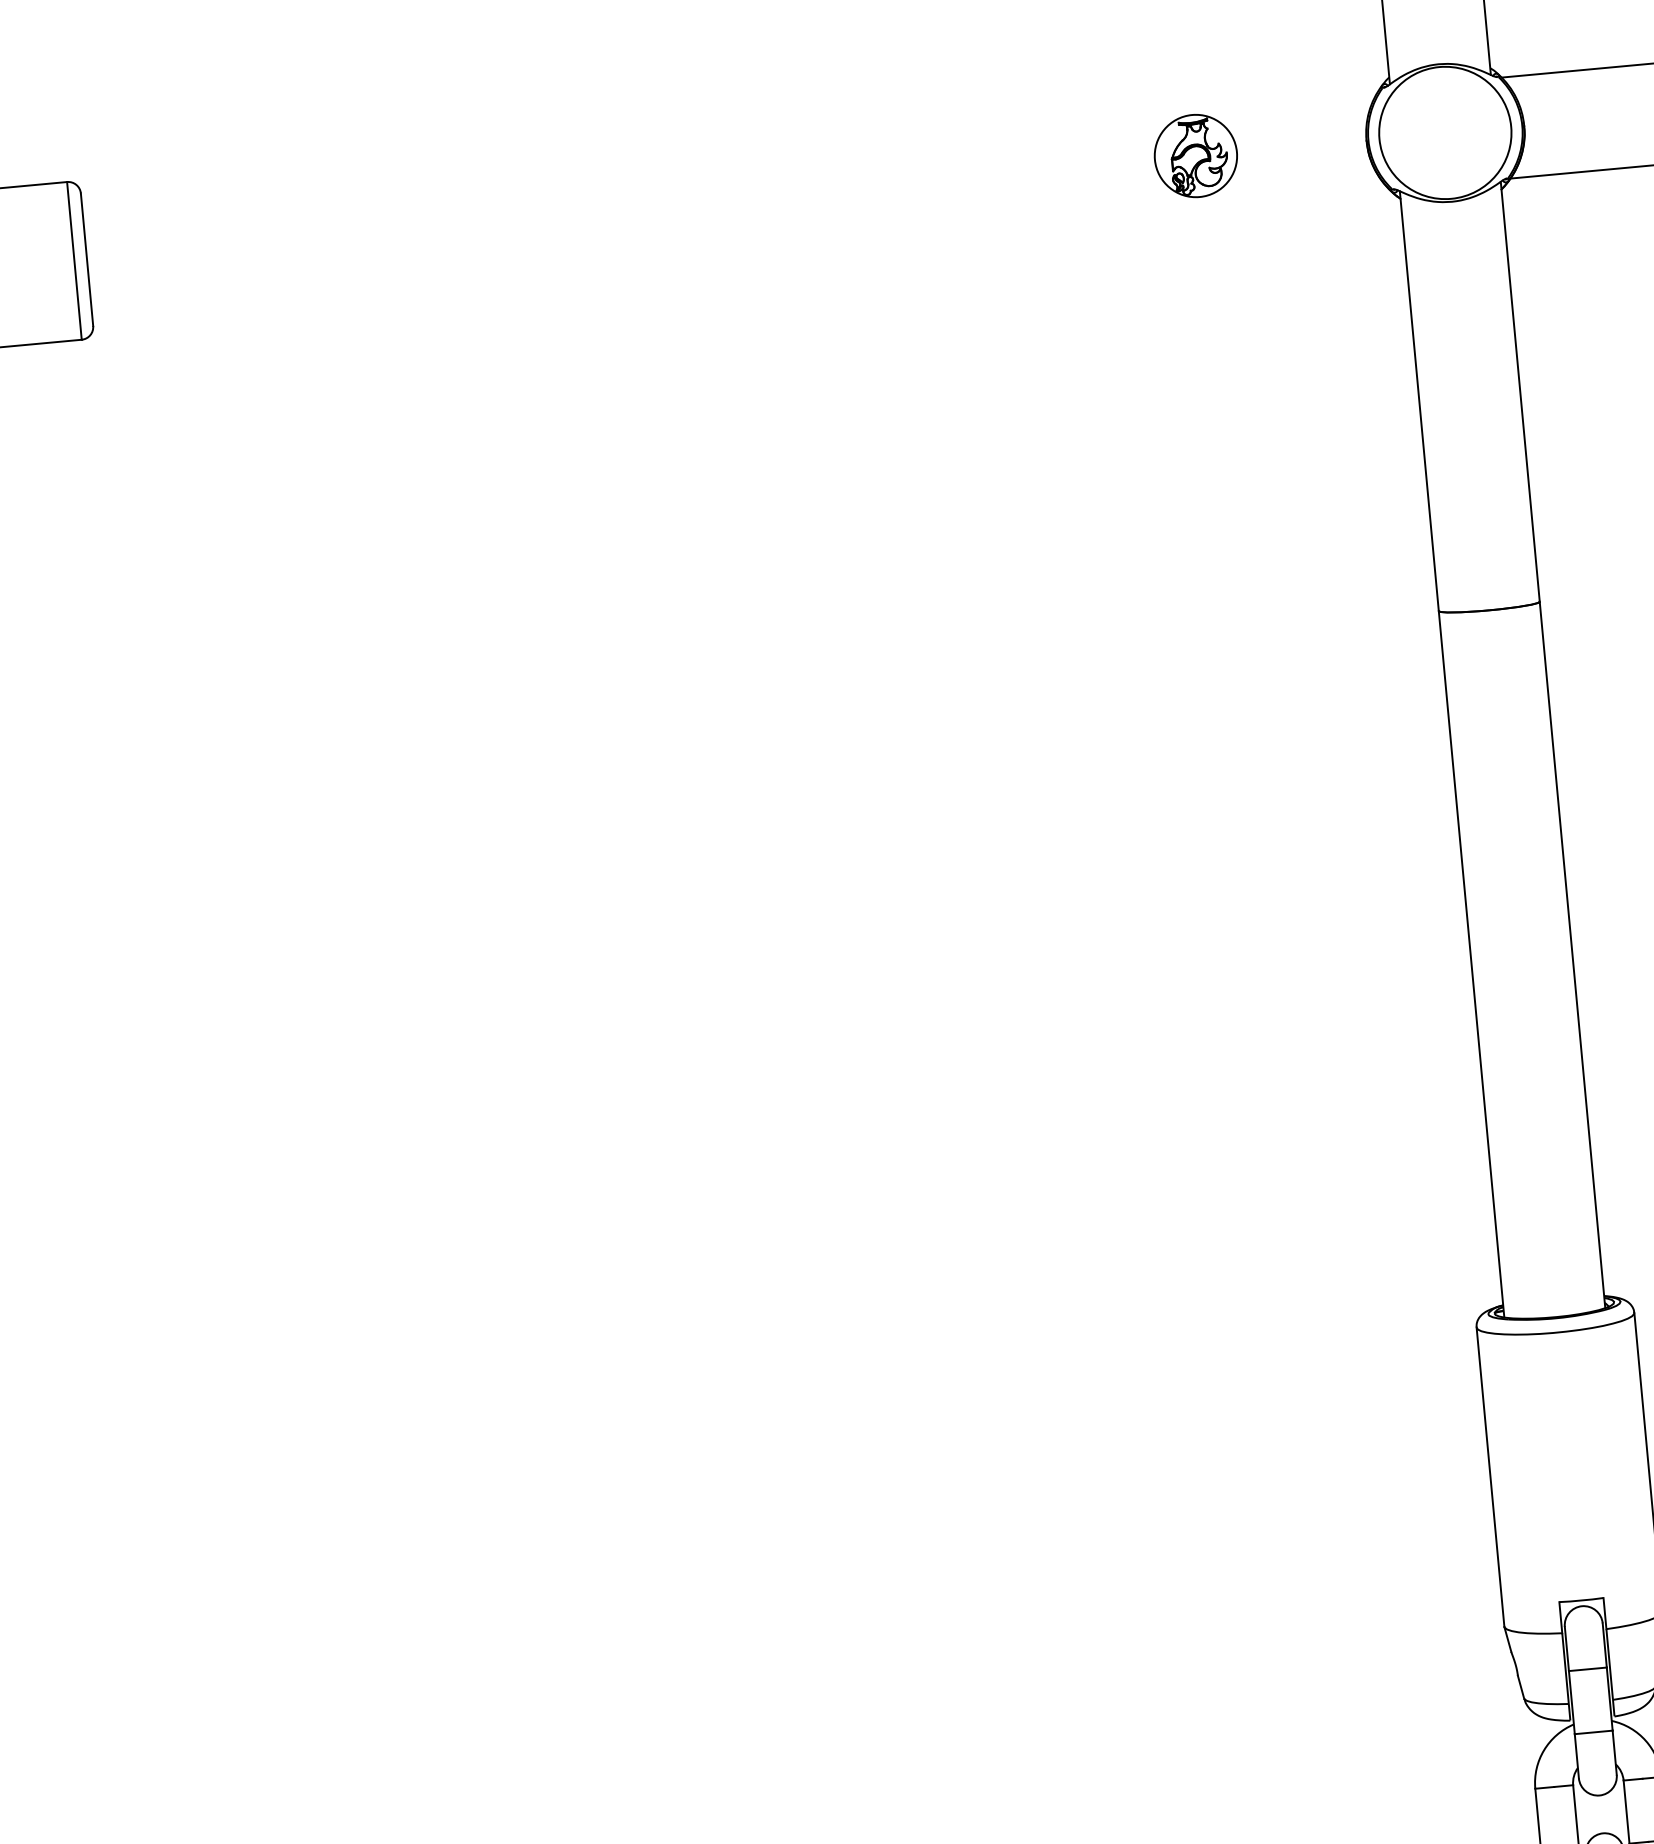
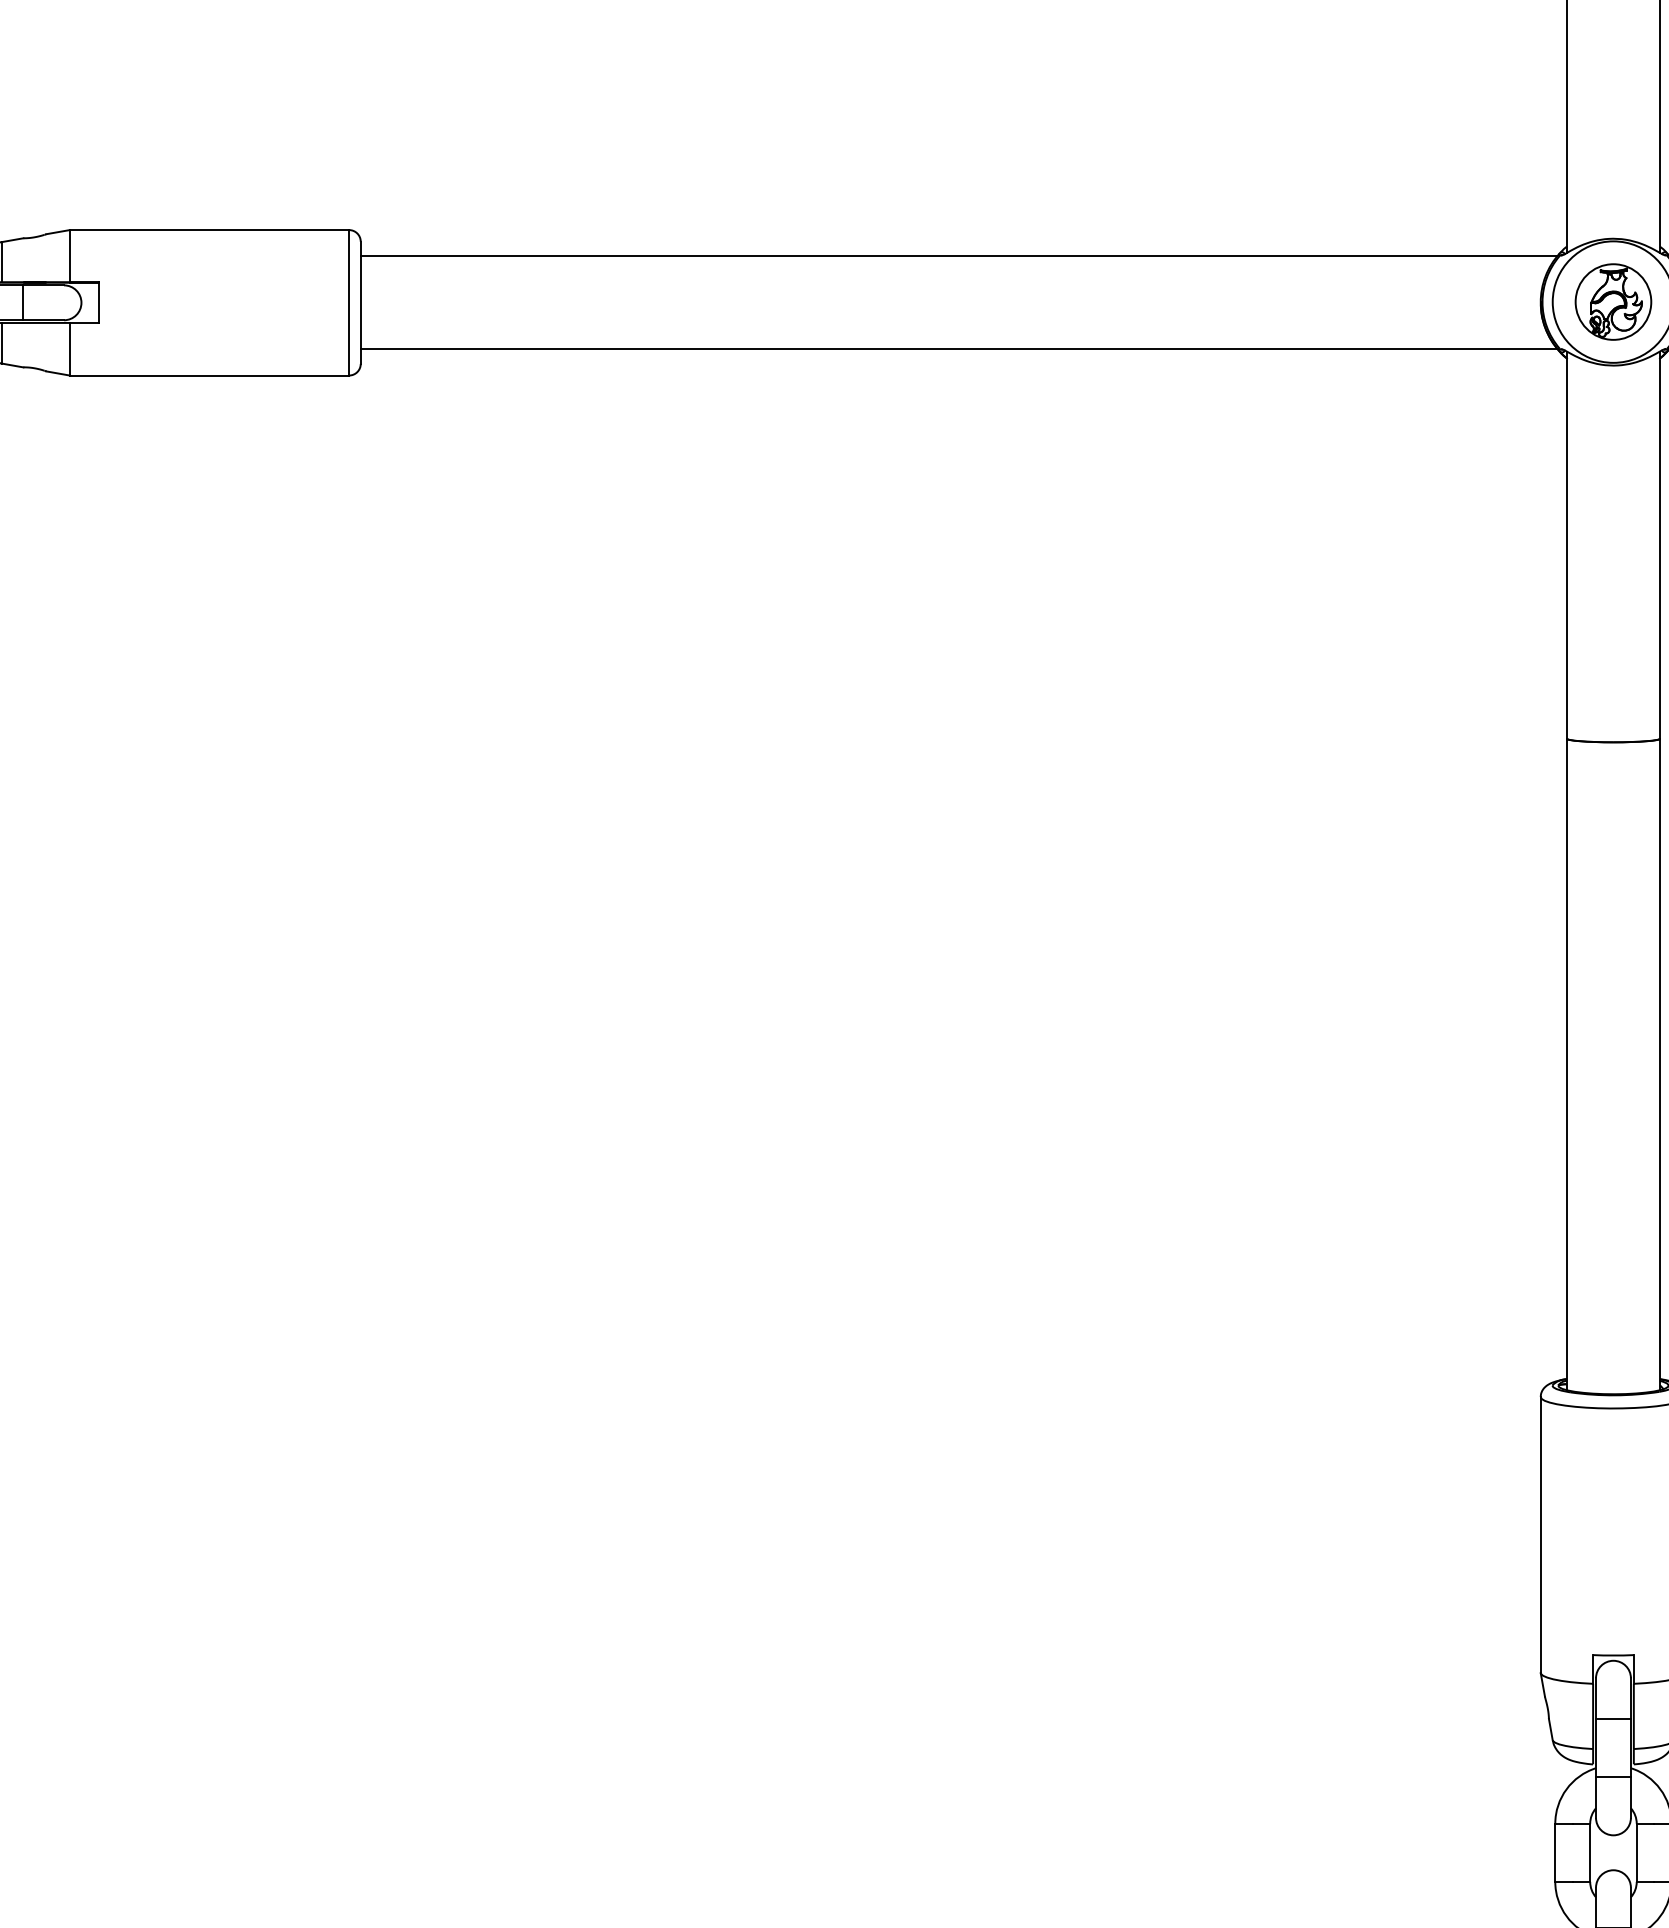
line: (730, 149) -> (958, 256), added
part: (1195, 155) -> (1613, 301), moved
line: (739, 250) -> (958, 349), added

